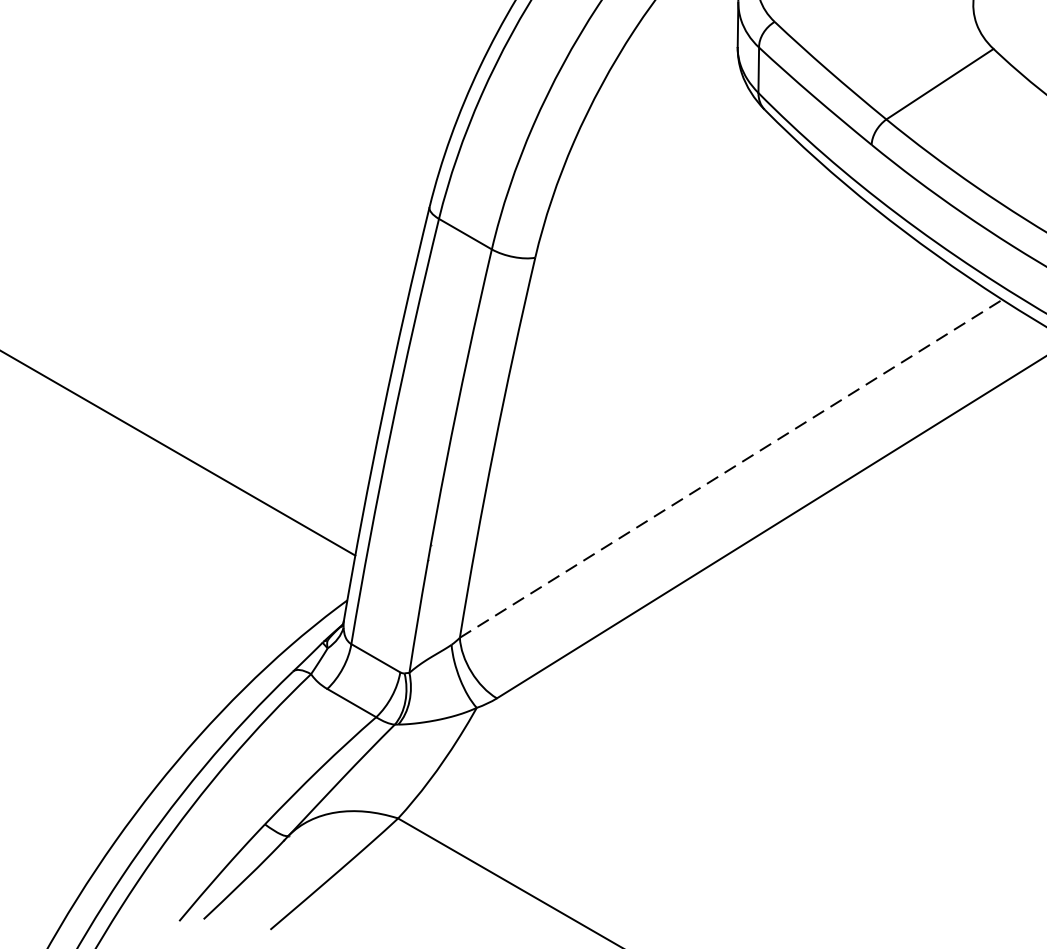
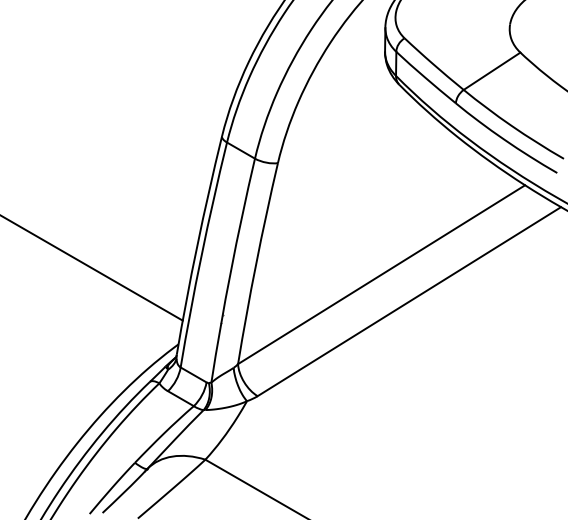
line: (732, 468) -> (382, 274), dashed -> solid

